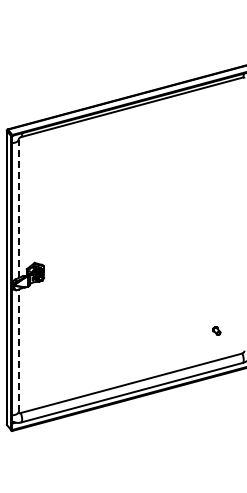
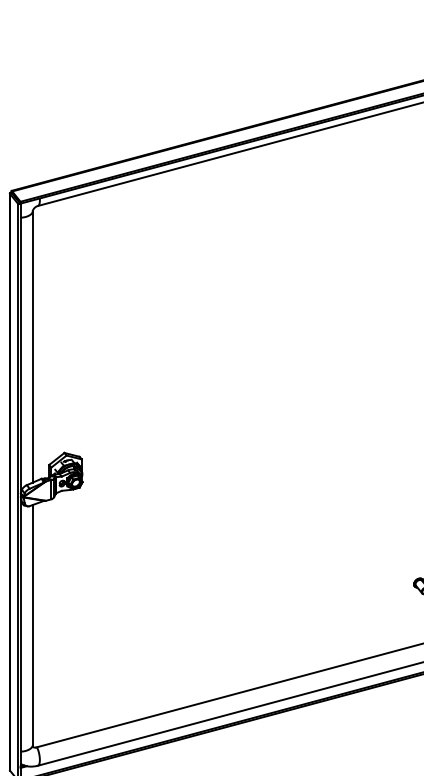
line: (18, 208) -> (32, 346), dashed -> solid
line: (18, 350) -> (32, 624), dashed -> solid

